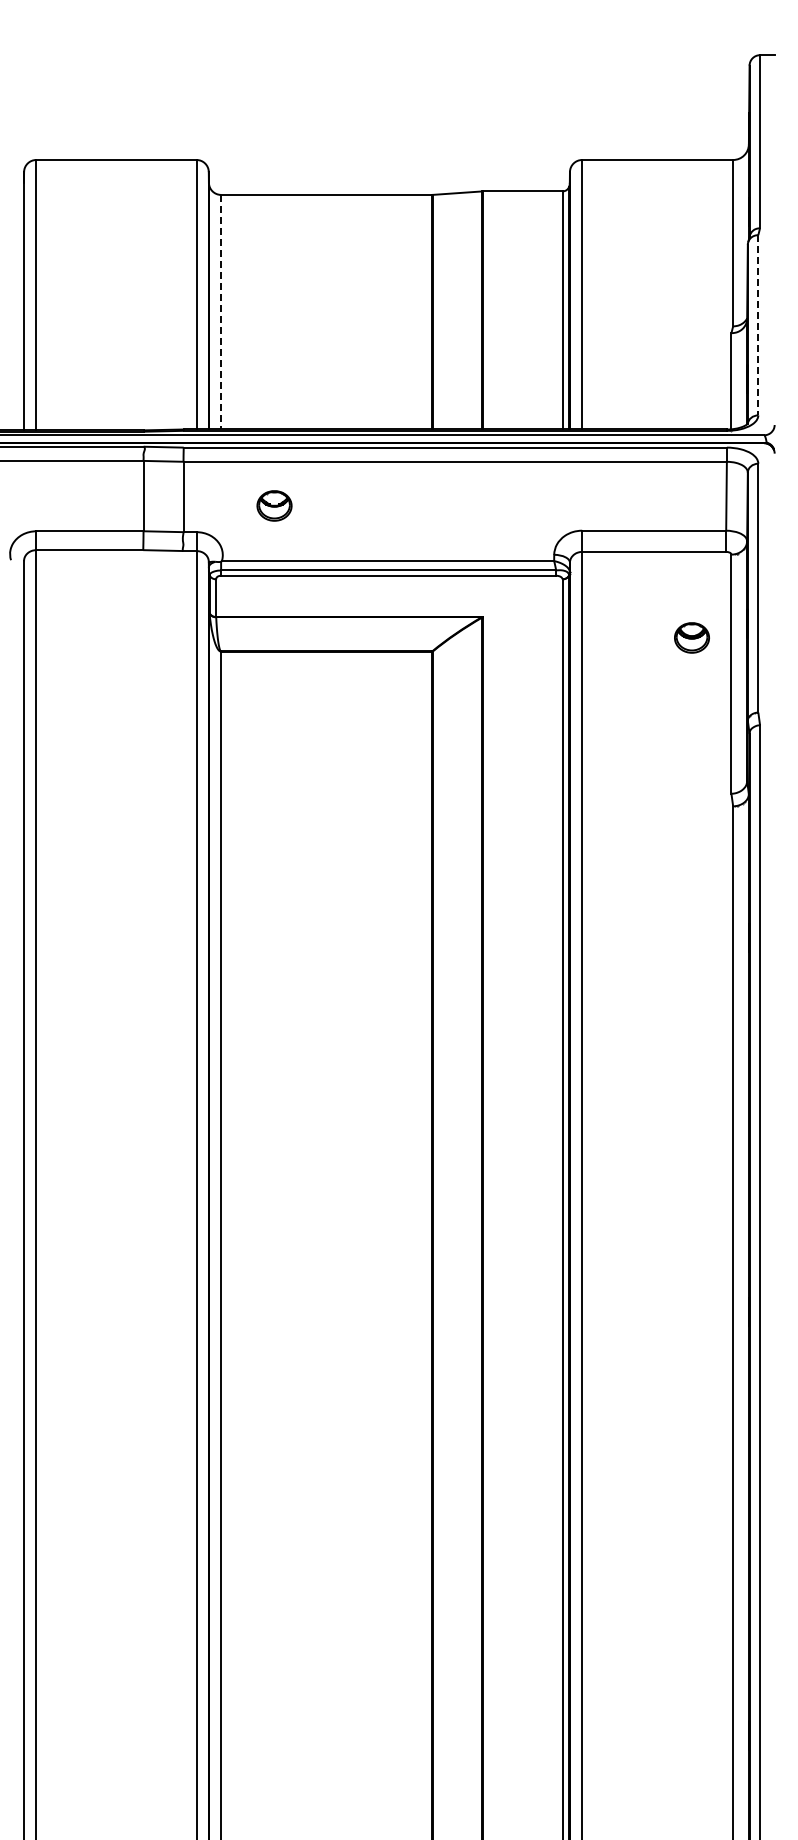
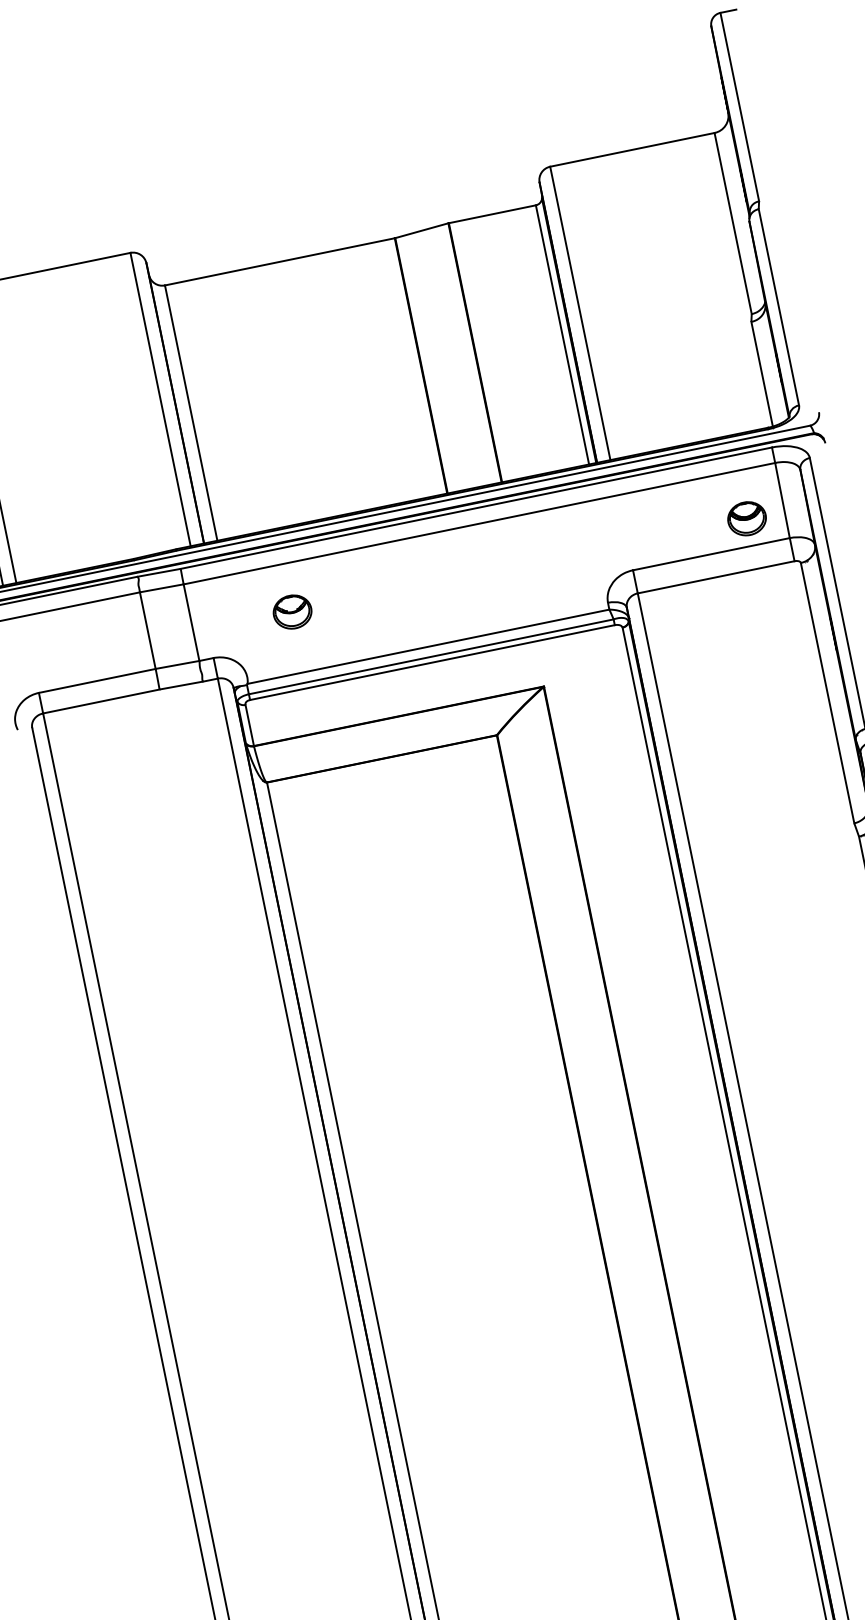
line: (221, 312) -> (191, 413), dashed -> solid
line: (758, 325) -> (779, 307), dashed -> solid
part: (691, 637) -> (746, 518), moved

